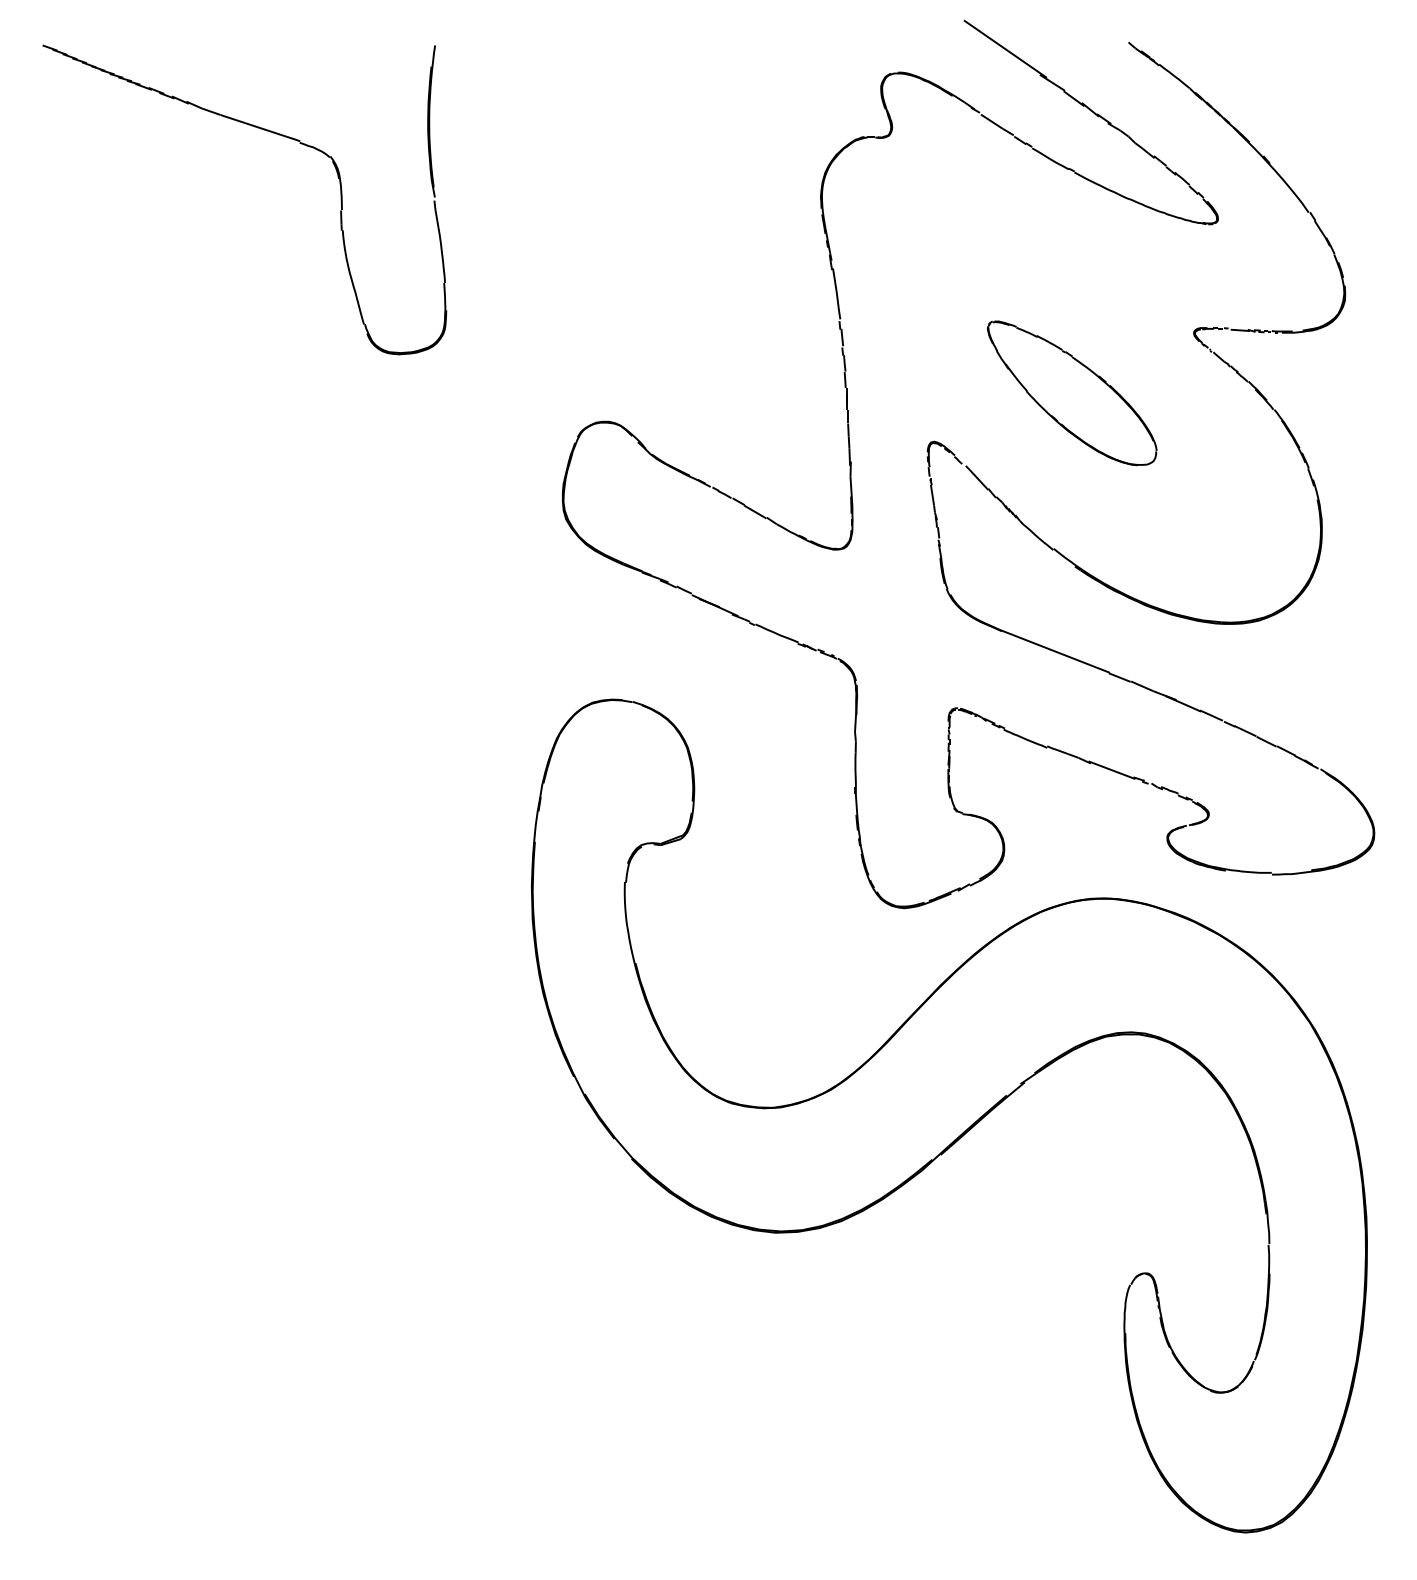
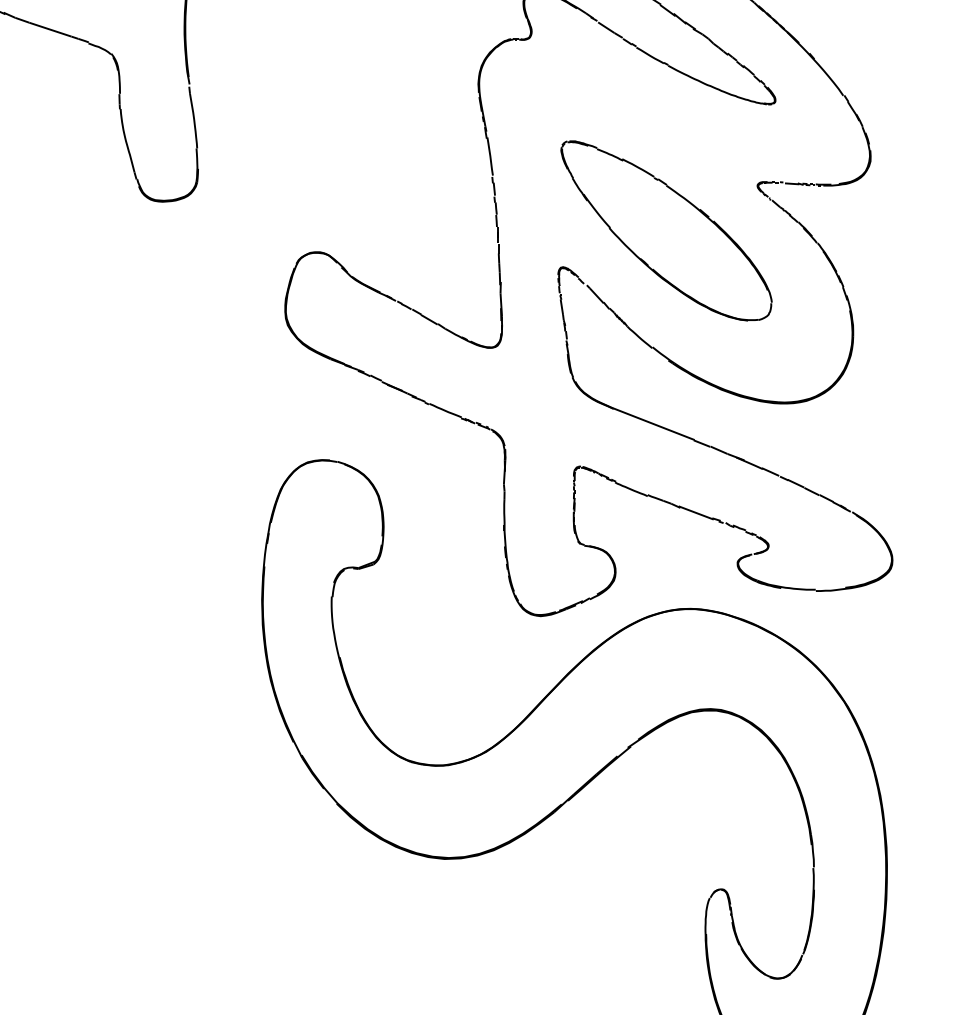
part: (1071, 393) -> (665, 231), size x1.67

